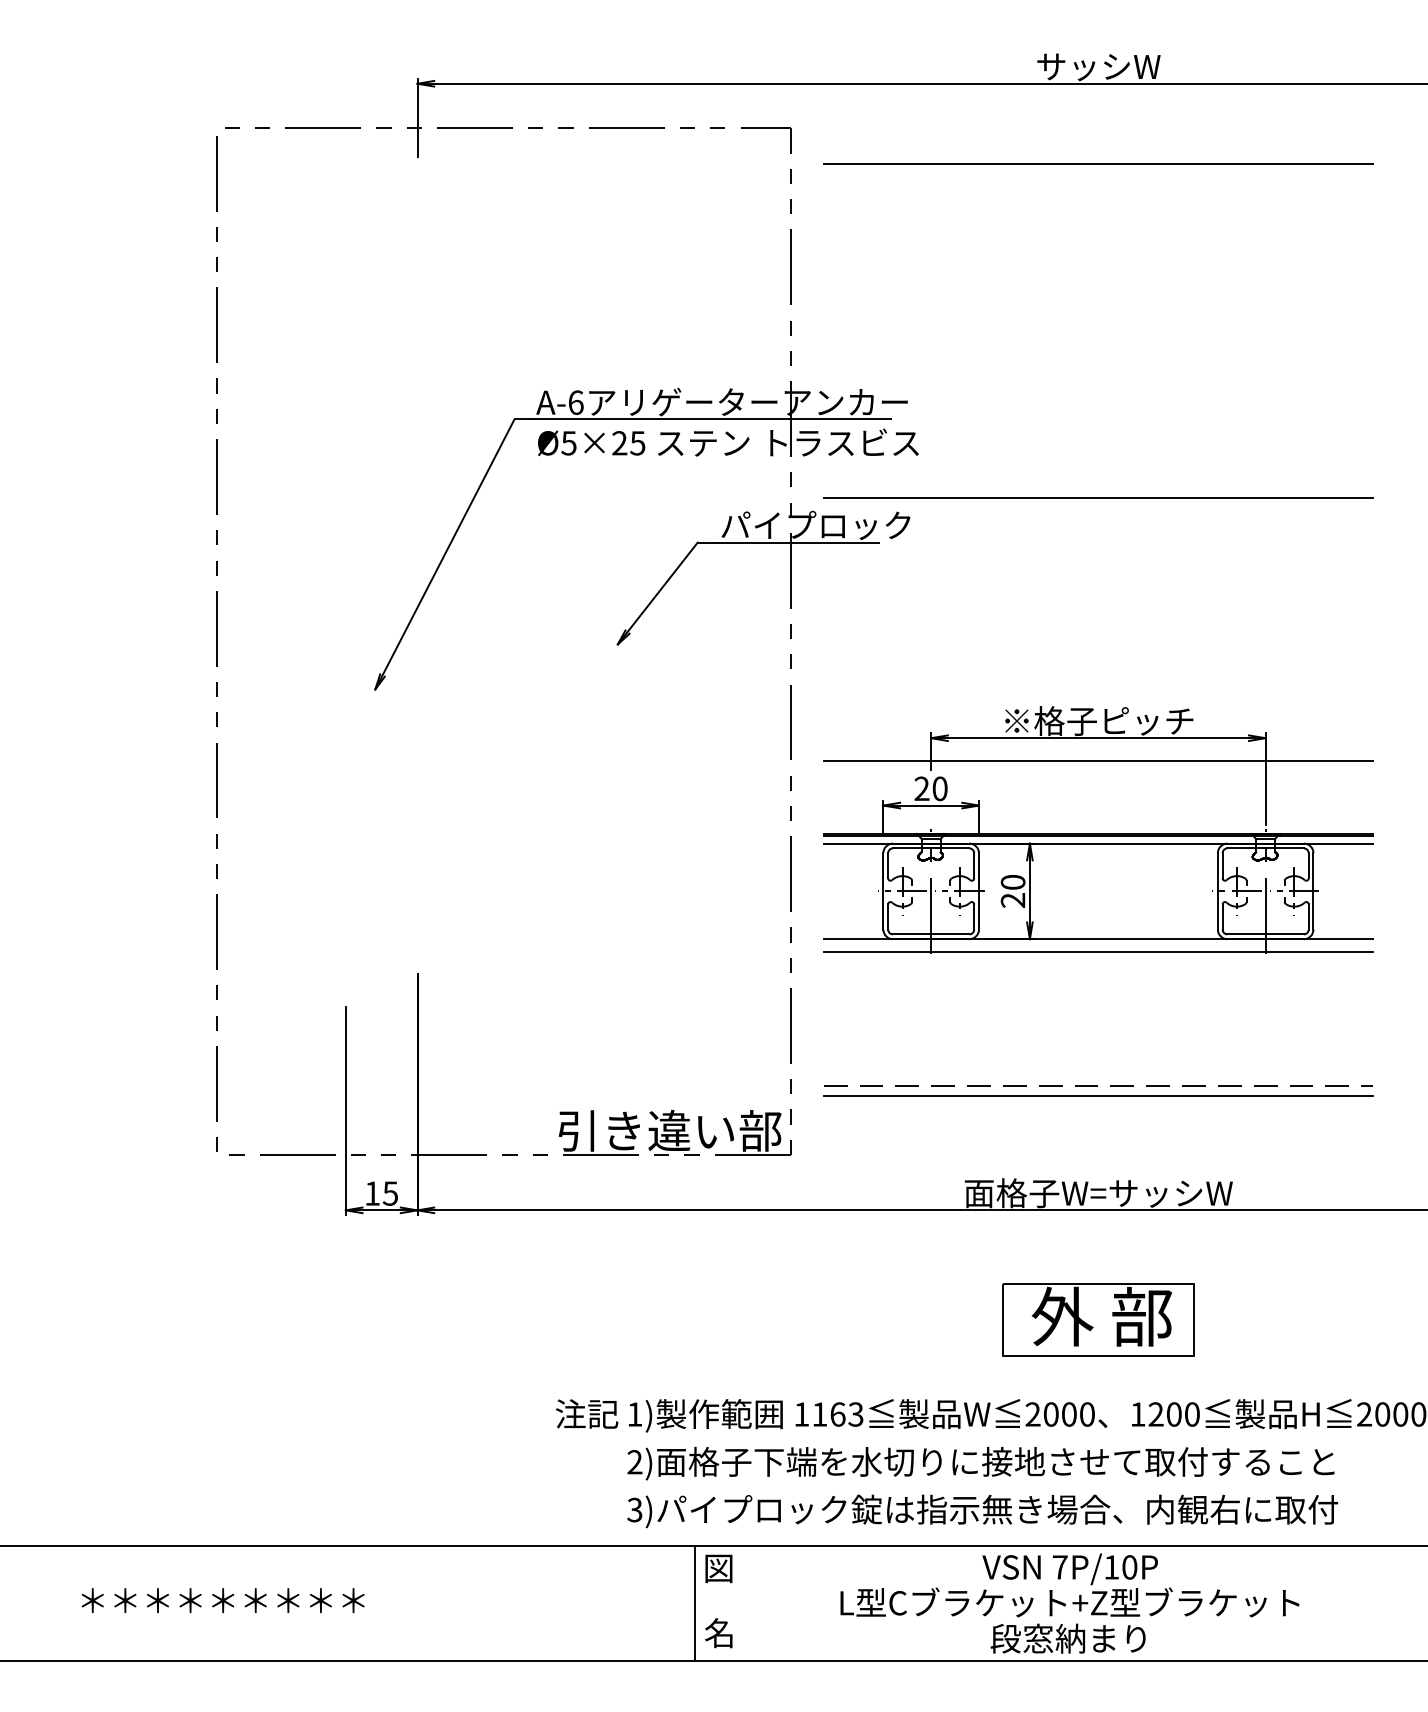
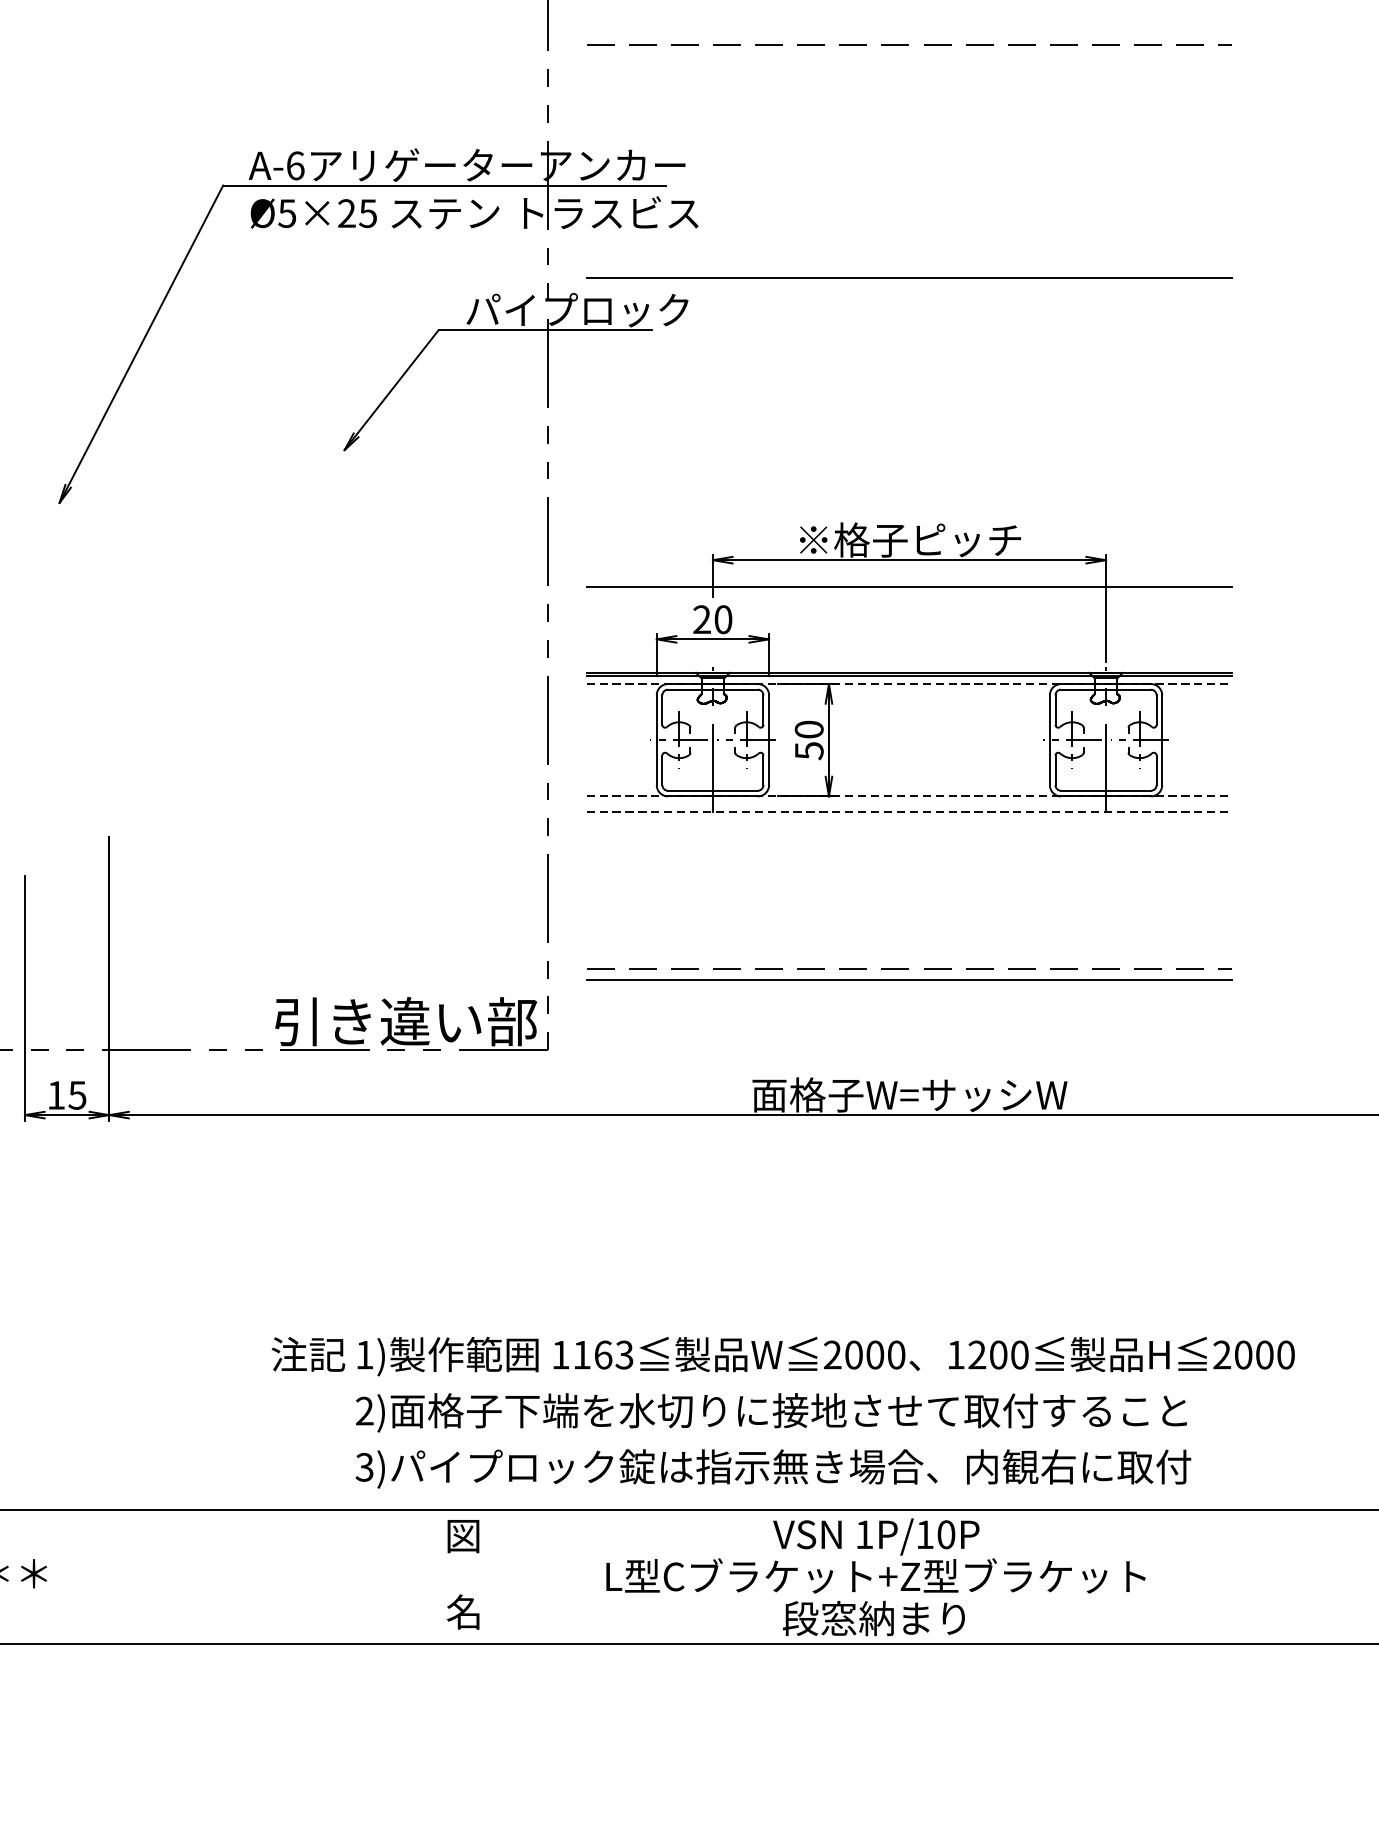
line: (1097, 299) -> (908, 44), added
line: (1098, 843) -> (909, 683), solid -> dashed
text: (1012, 900) -> (808, 750), 20 -> 50
line: (1098, 939) -> (909, 796), solid -> dashed
line: (1098, 952) -> (909, 812), solid -> dashed
part: (1098, 1319) -> (909, 1243), removed
text: (1059, 1567) -> (863, 1534), 7P/10P -> 1P/10P
line: (694, 1602) -> (434, 1575), removed

